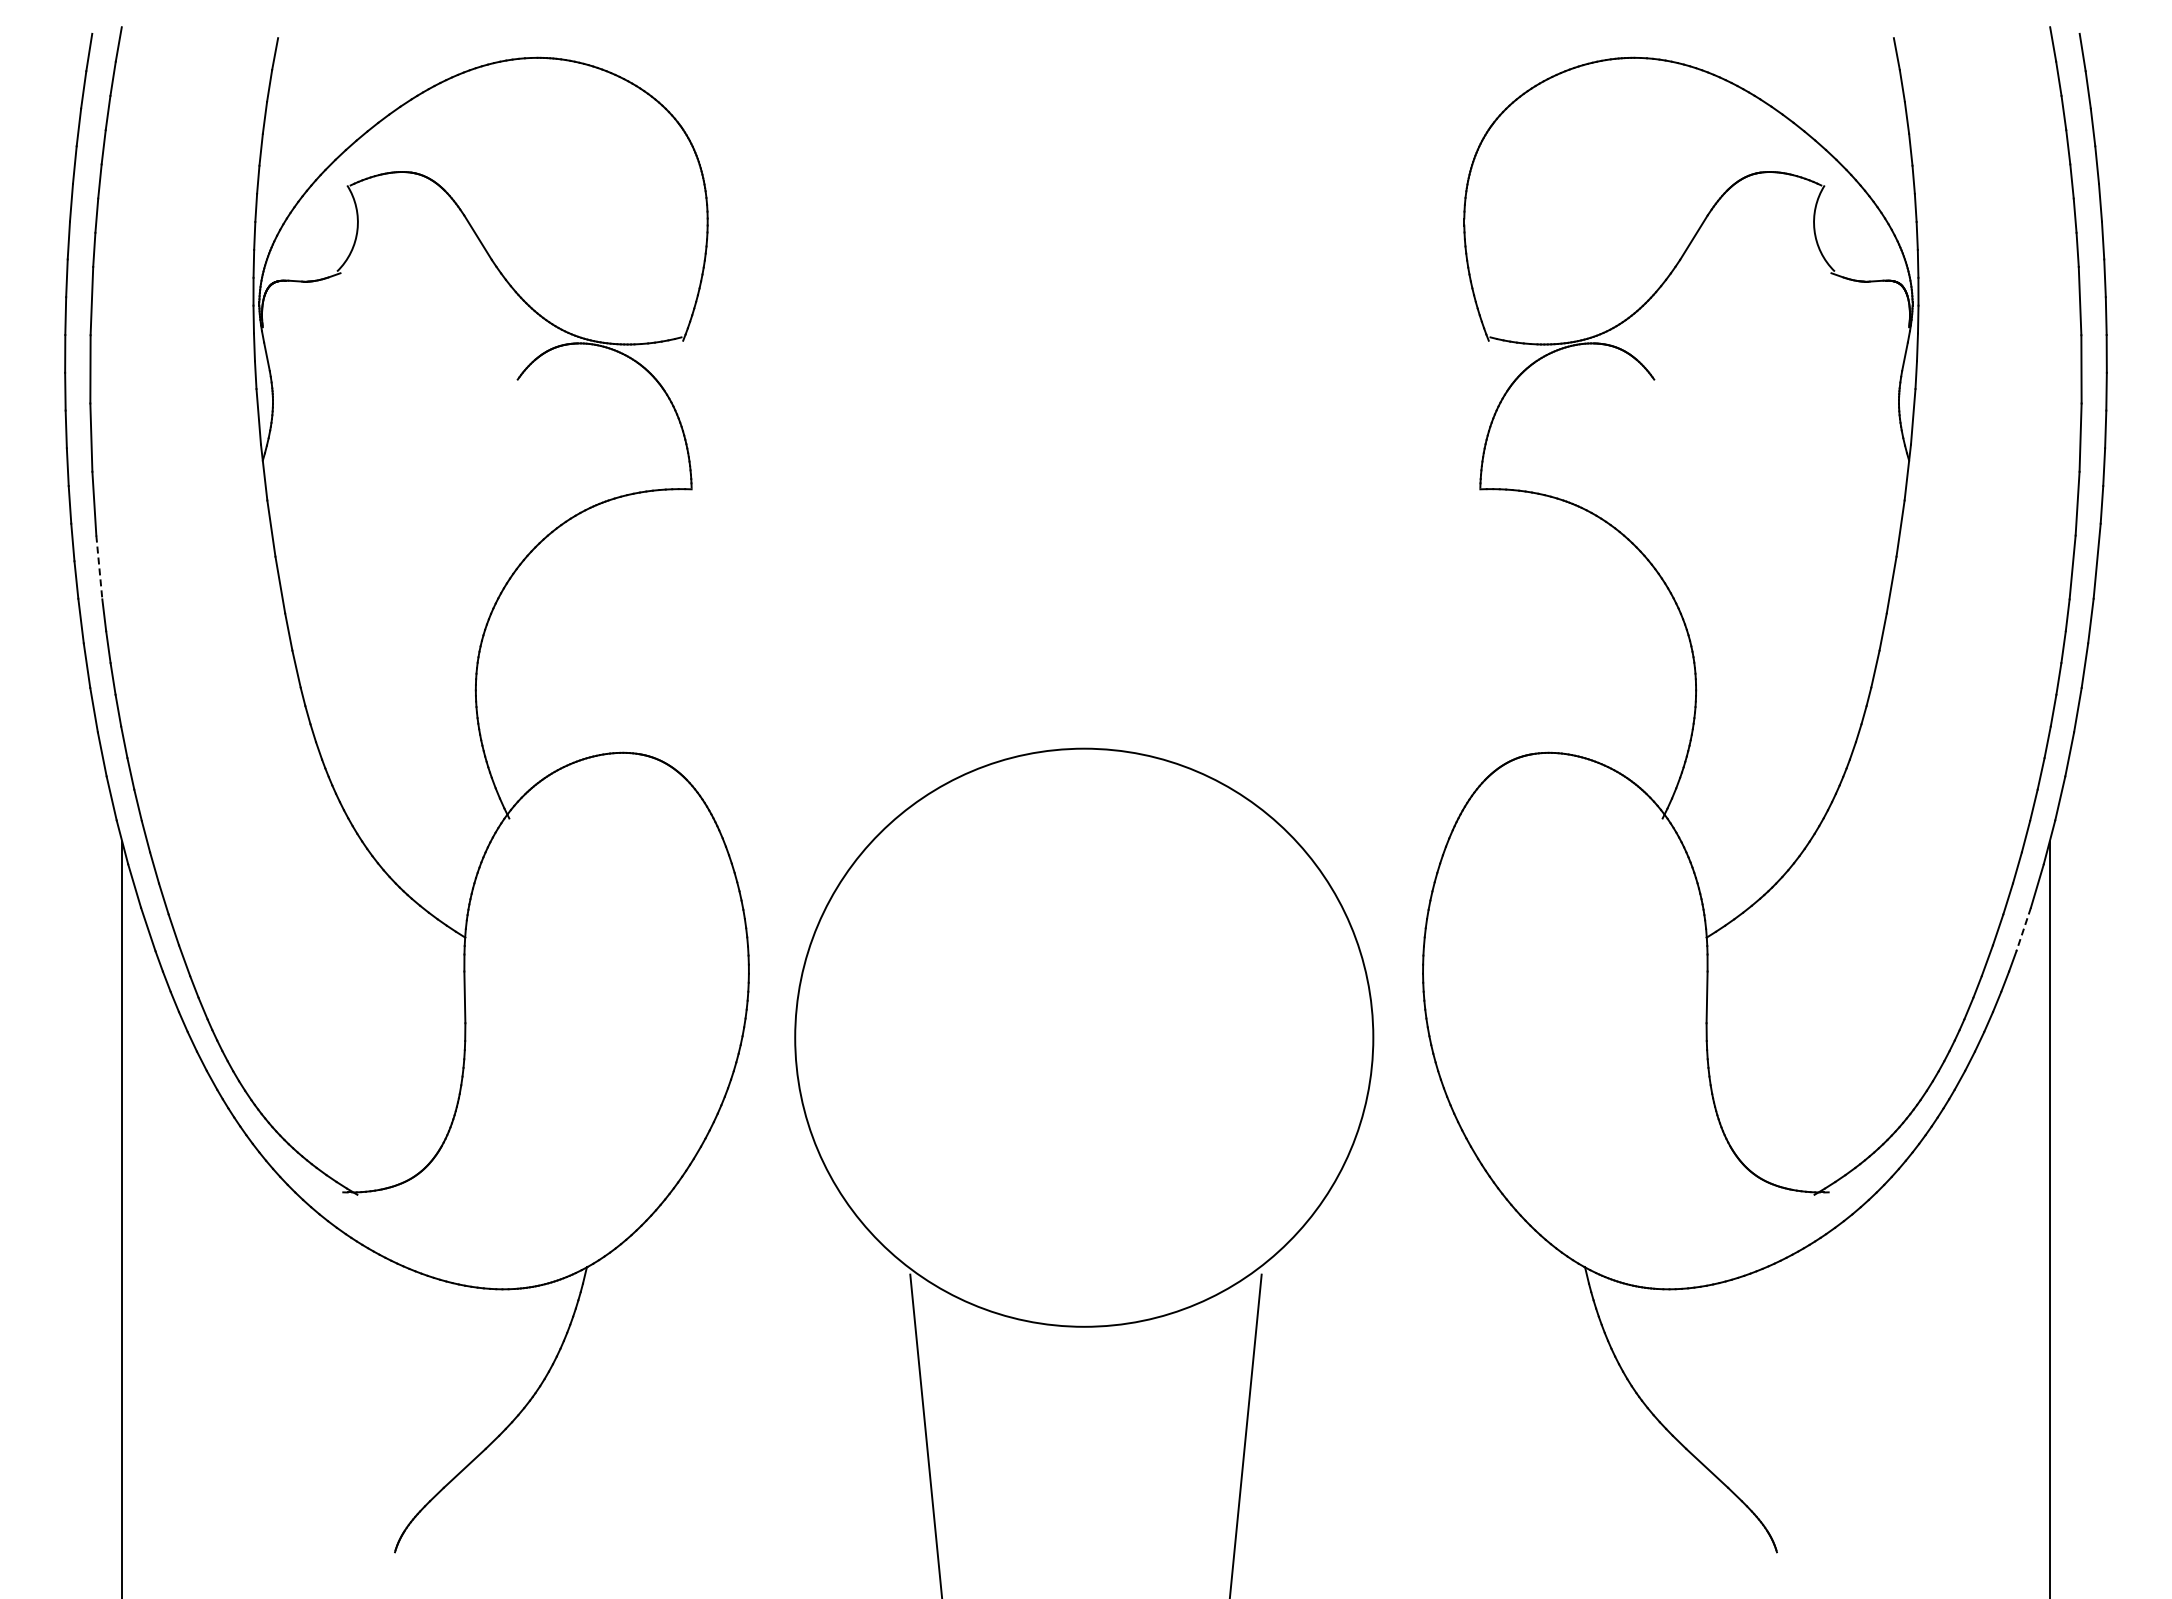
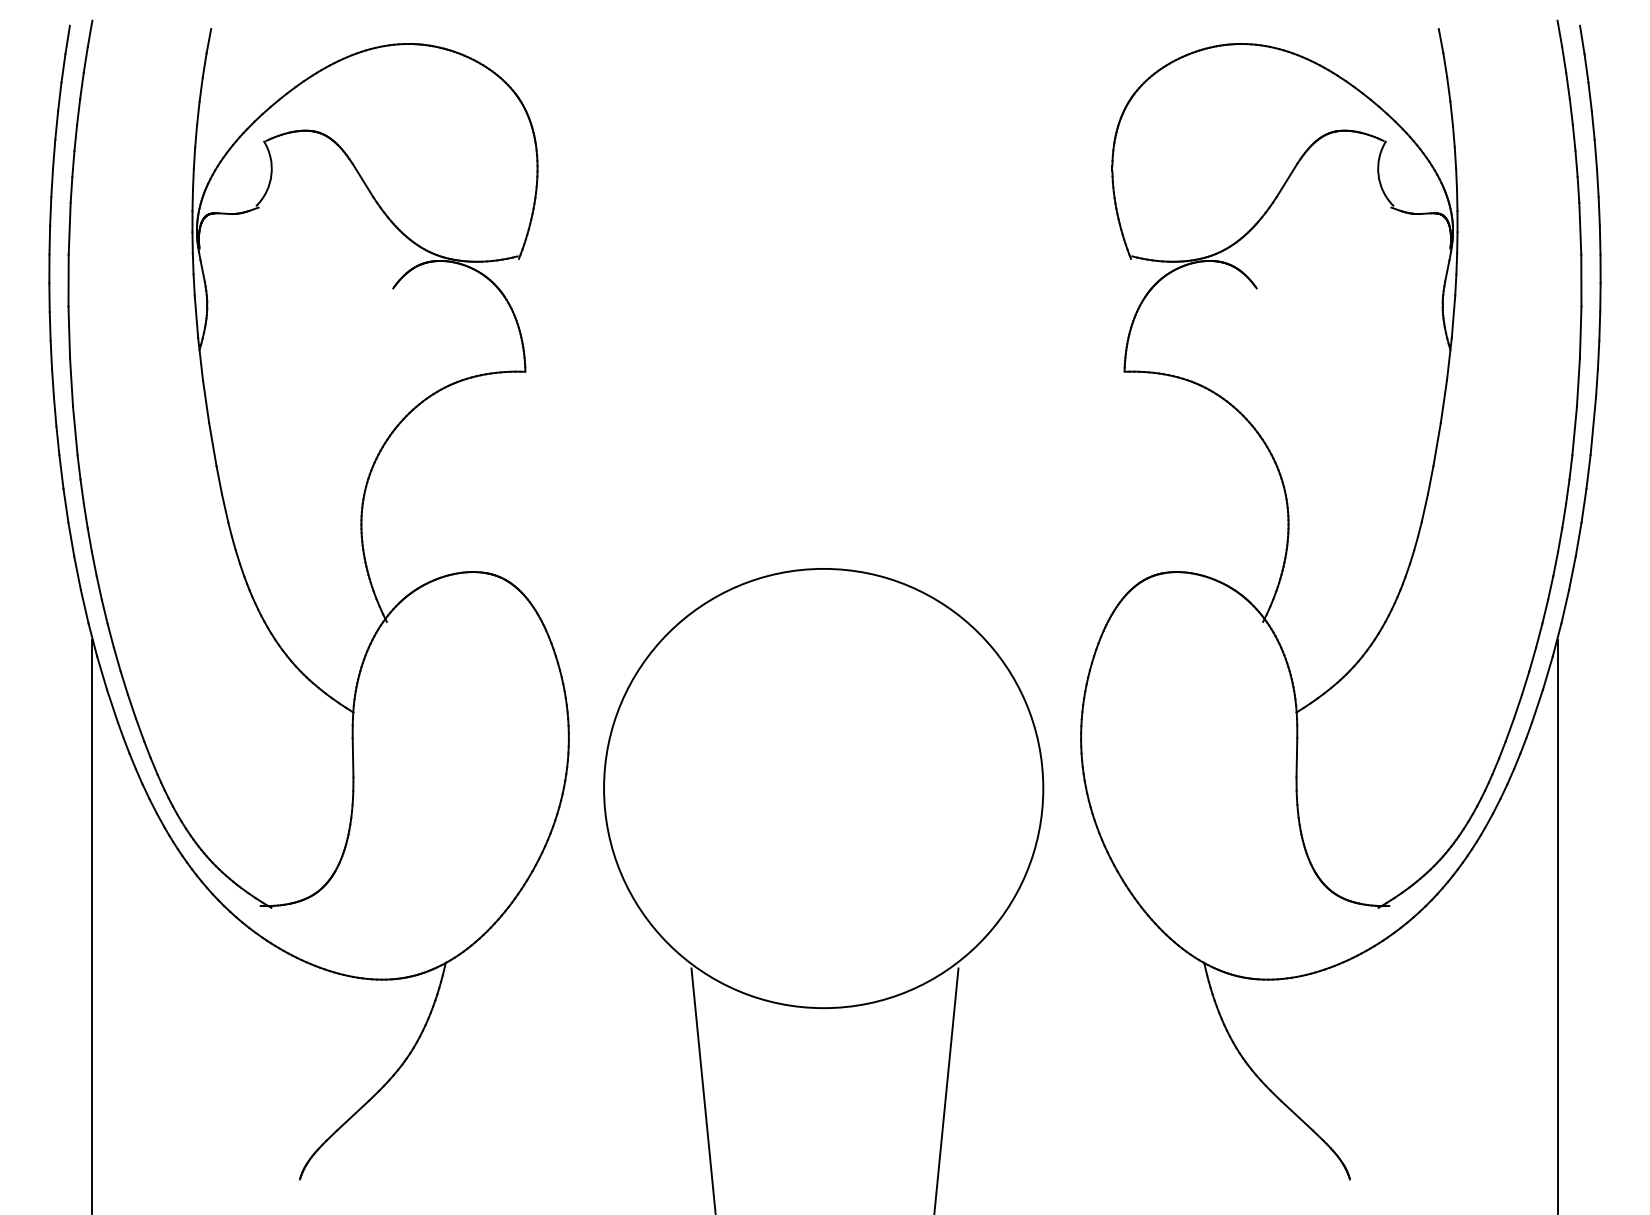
line: (99, 567) -> (75, 431), dashed -> solid
line: (2023, 929) -> (1537, 706), dashed -> solid

